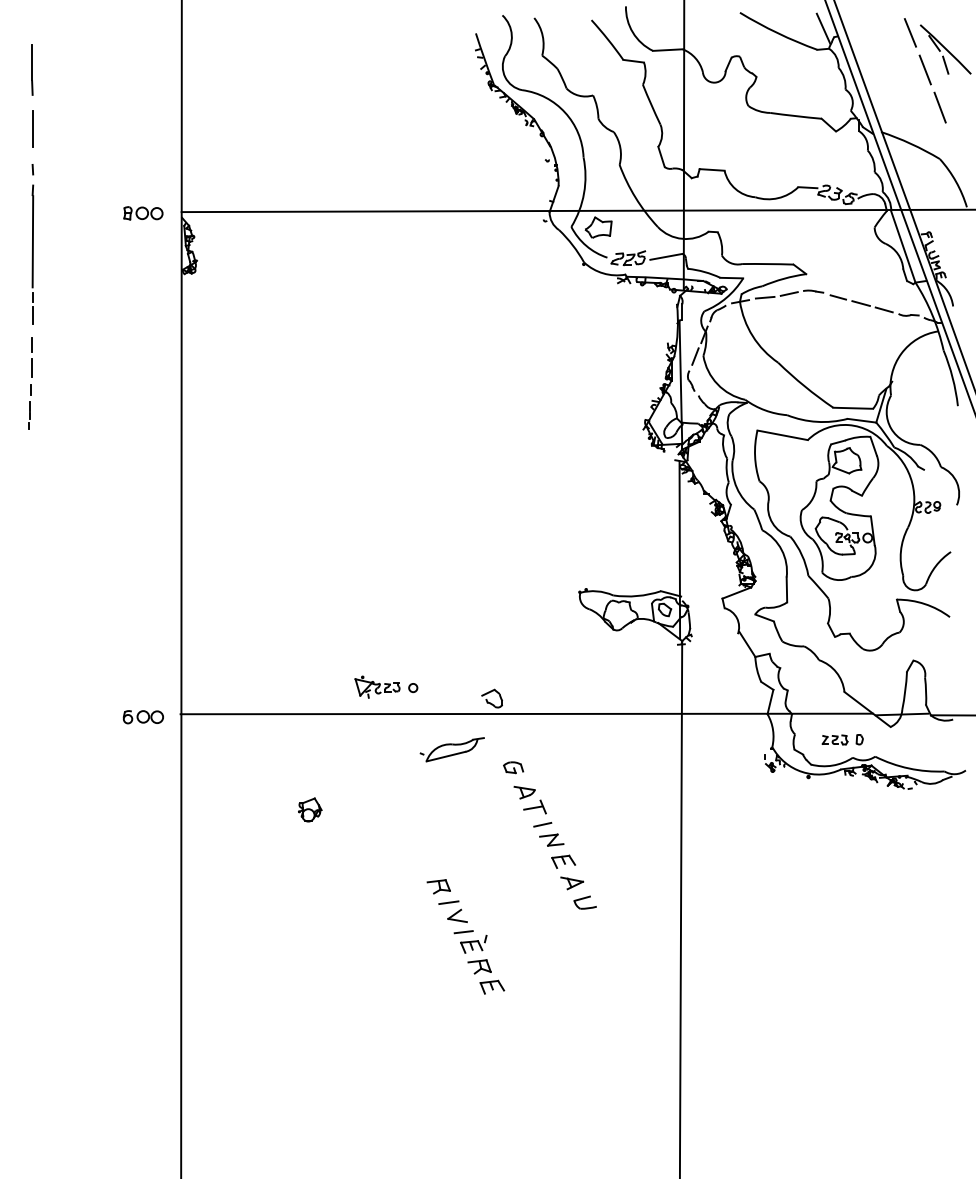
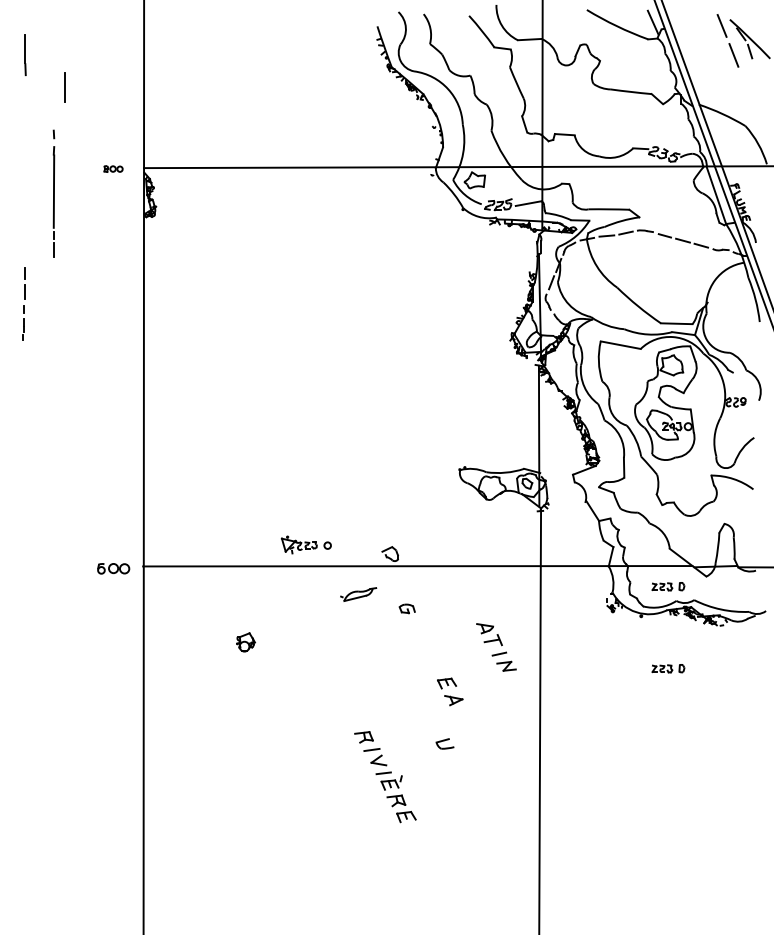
line: (939, 107) -> (745, 85), removed
line: (32, 129) -> (64, 87), moved
part: (143, 212) -> (113, 168), size x0.6
part: (32, 244) -> (53, 193), moved
part: (452, 749) -> (358, 594), size x0.7
part: (539, 816) -> (496, 647), moved
part: (842, 842) -> (668, 668), added
part: (584, 902) -> (444, 743), moved
part: (465, 937) -> (385, 777), moved

